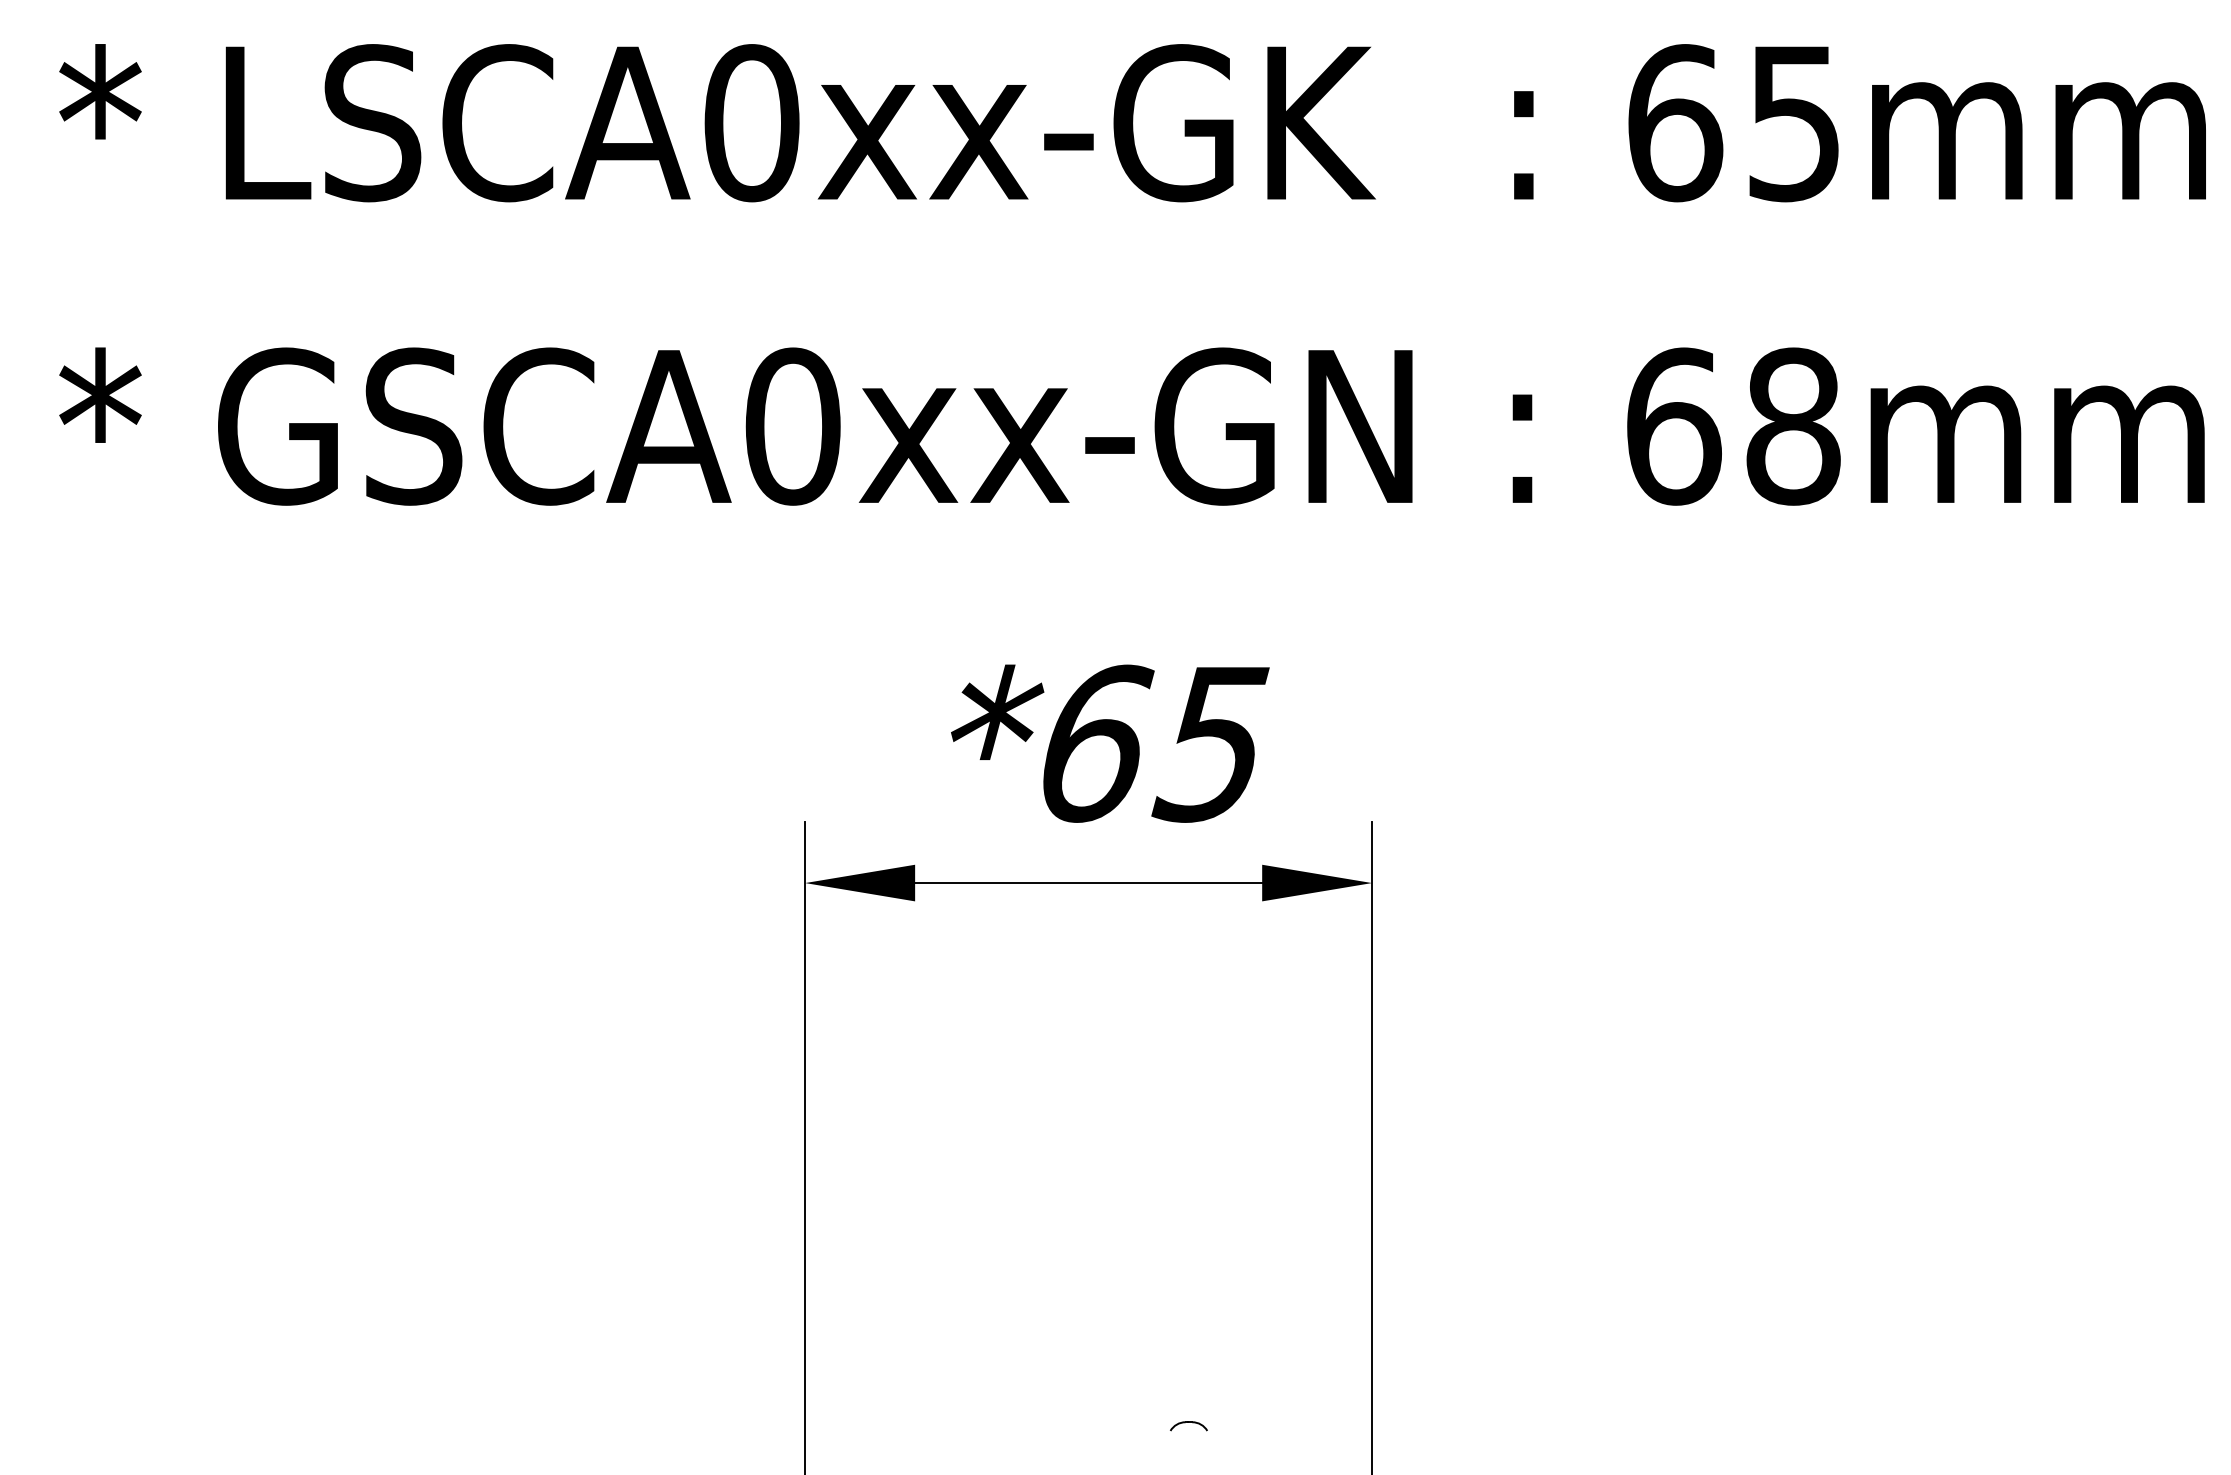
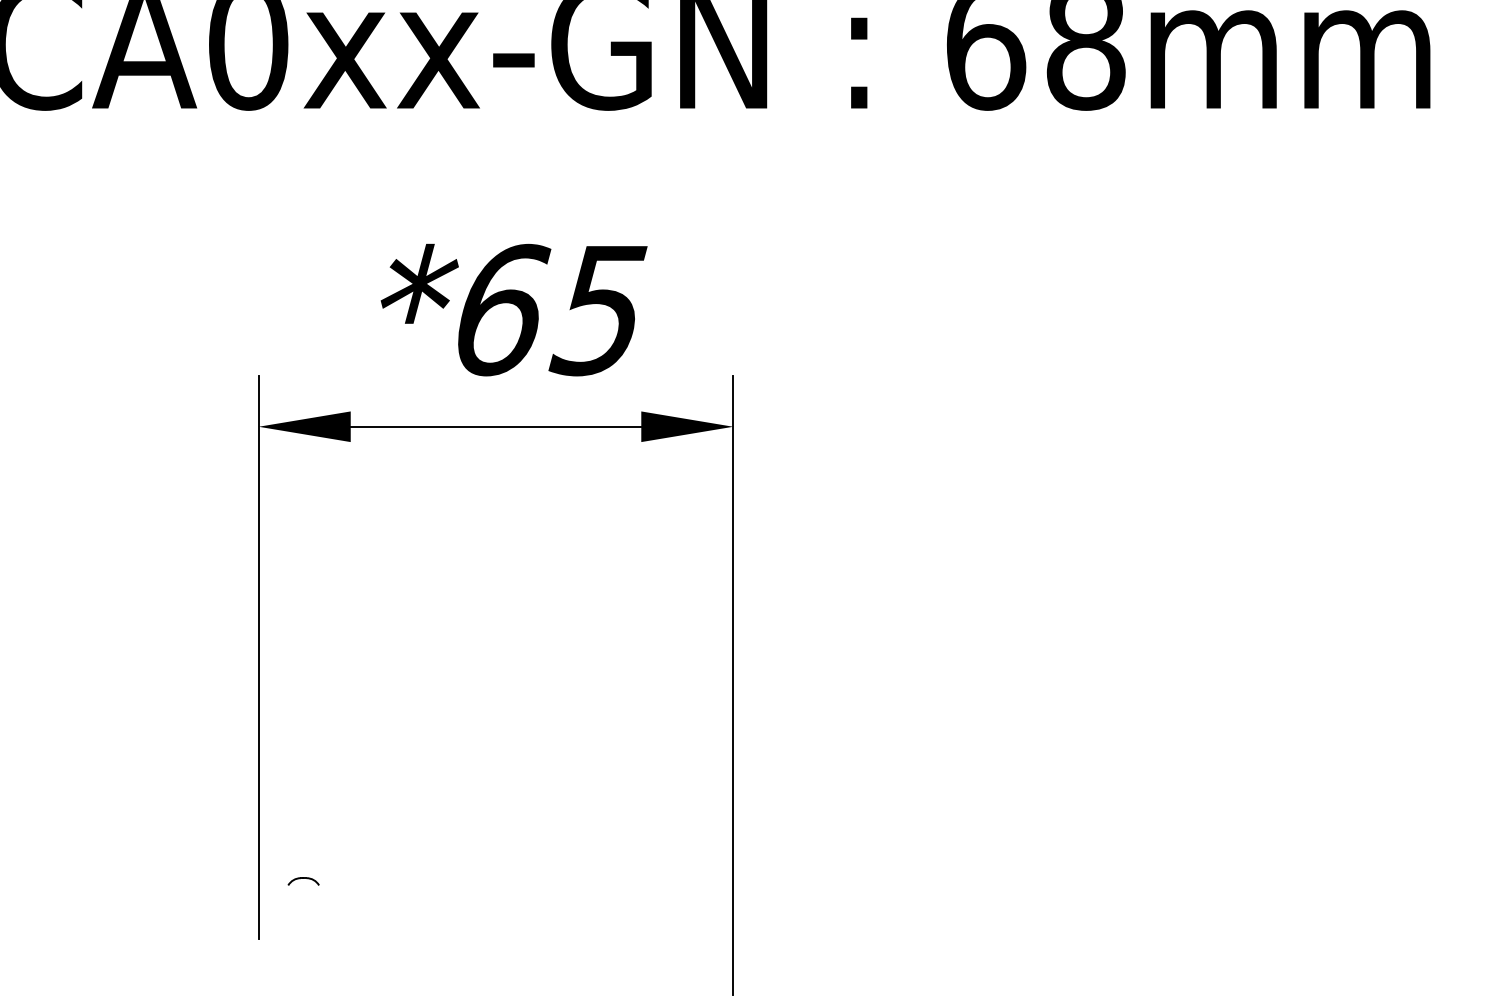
part: (1188, 1426) -> (303, 881), moved

